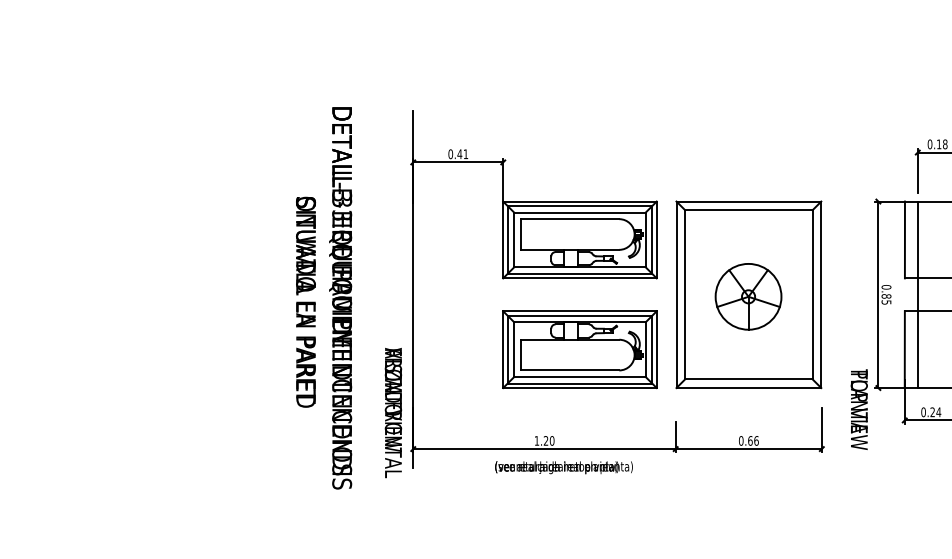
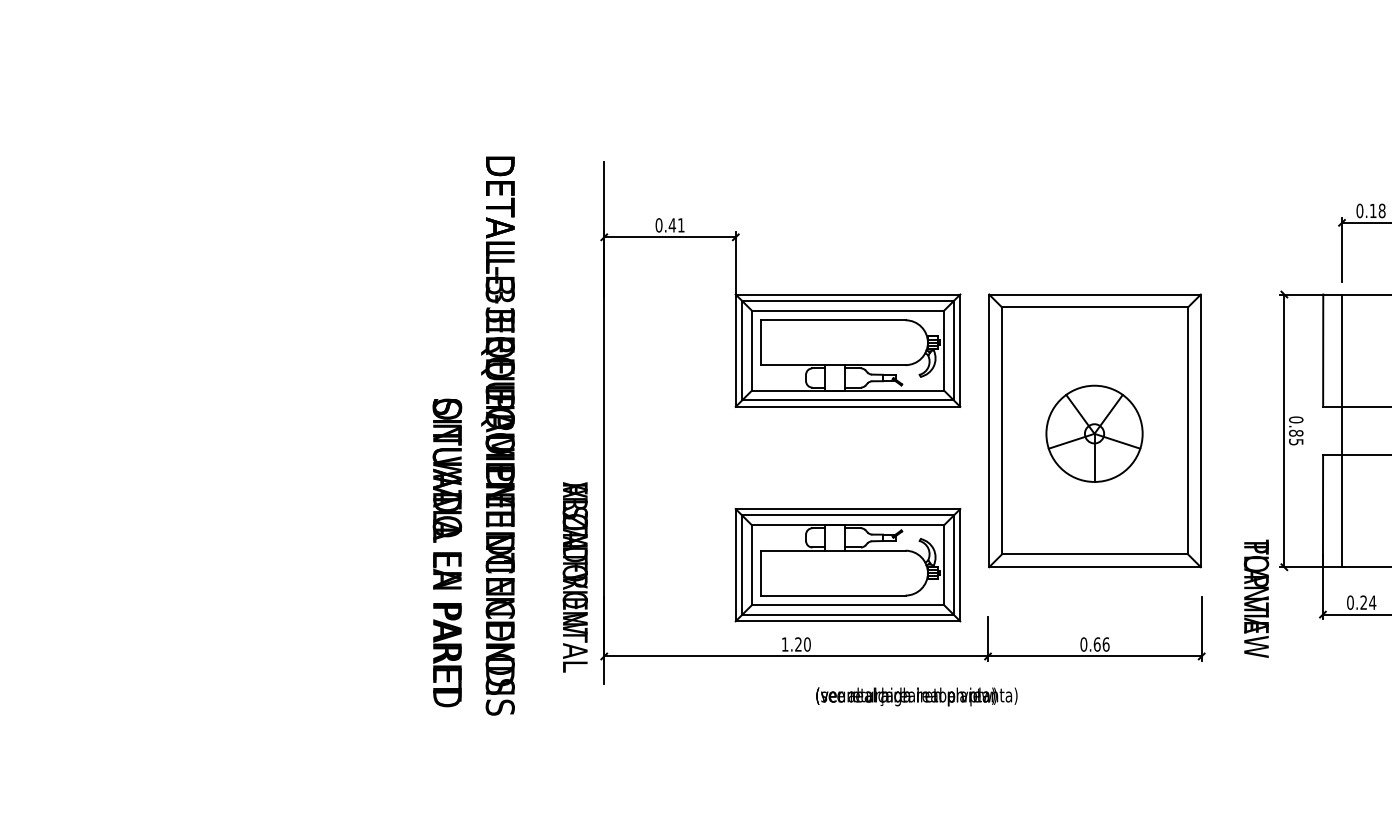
text: (305, 301) -> (446, 551), moved
part: (579, 349) -> (847, 564), moved
text: (393, 413) -> (575, 578), moved
text: (563, 467) -> (916, 696), moved

